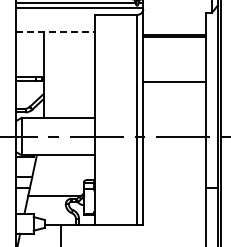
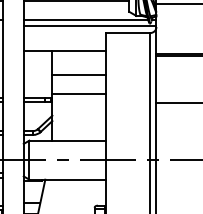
line: (55, 32) -> (64, 51), dashed -> solid
line: (68, 55) -> (78, 75), added
line: (68, 73) -> (78, 94), added

